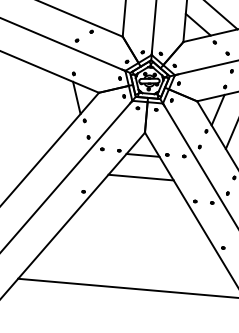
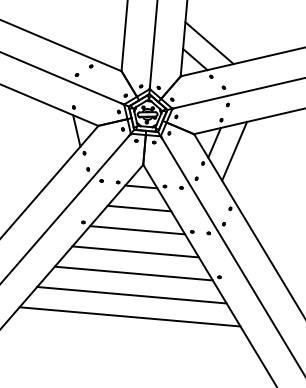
line: (139, 200) -> (137, 230), added
line: (137, 221) -> (135, 251), added
line: (134, 244) -> (133, 273), added
line: (132, 266) -> (131, 295), added

